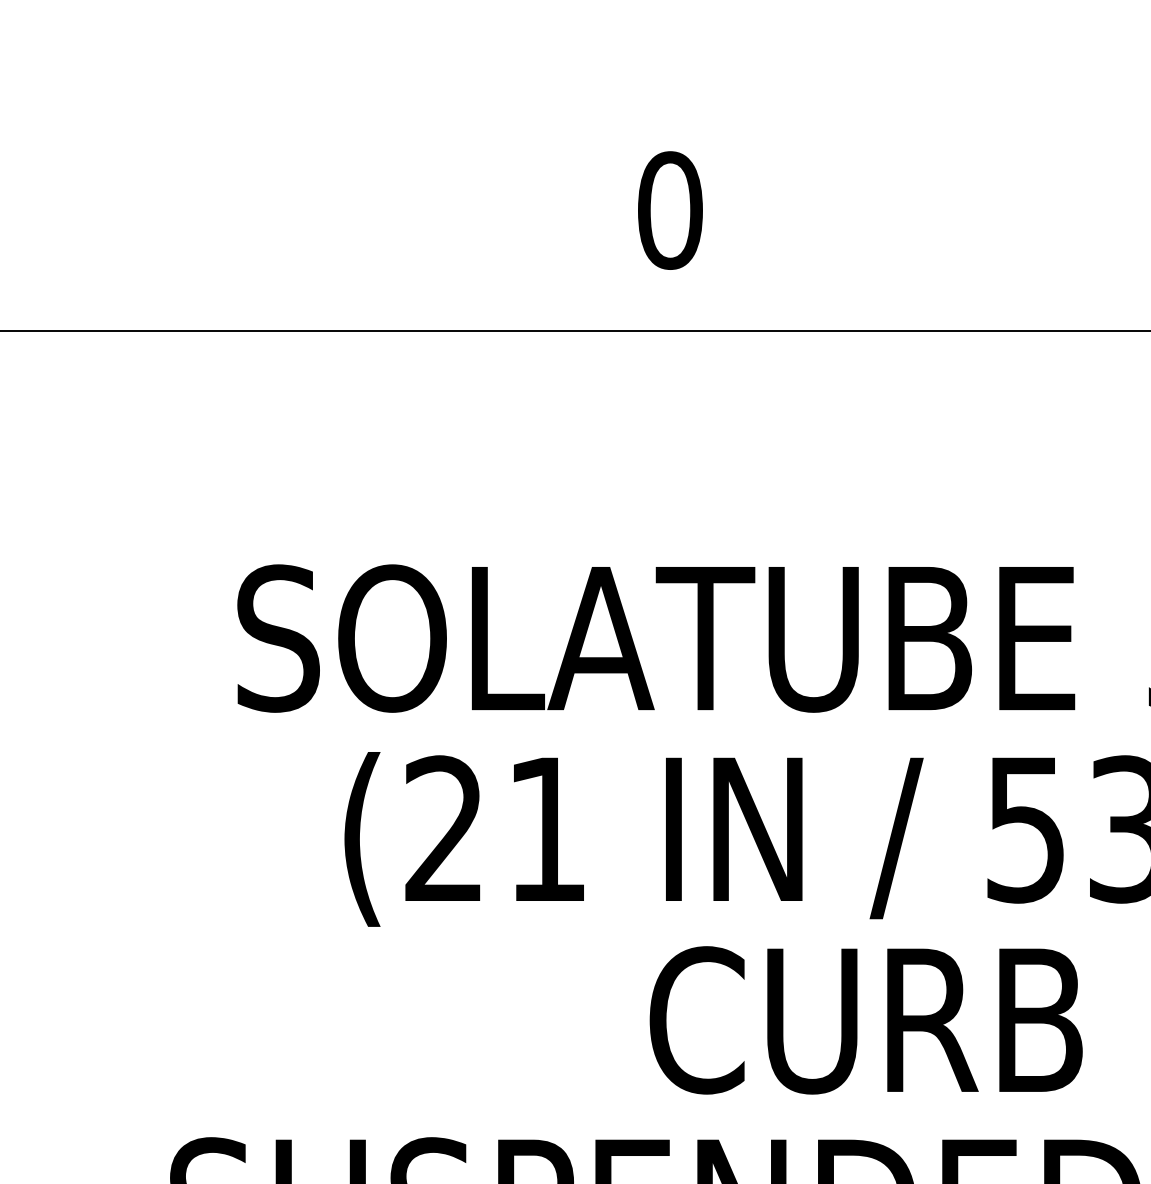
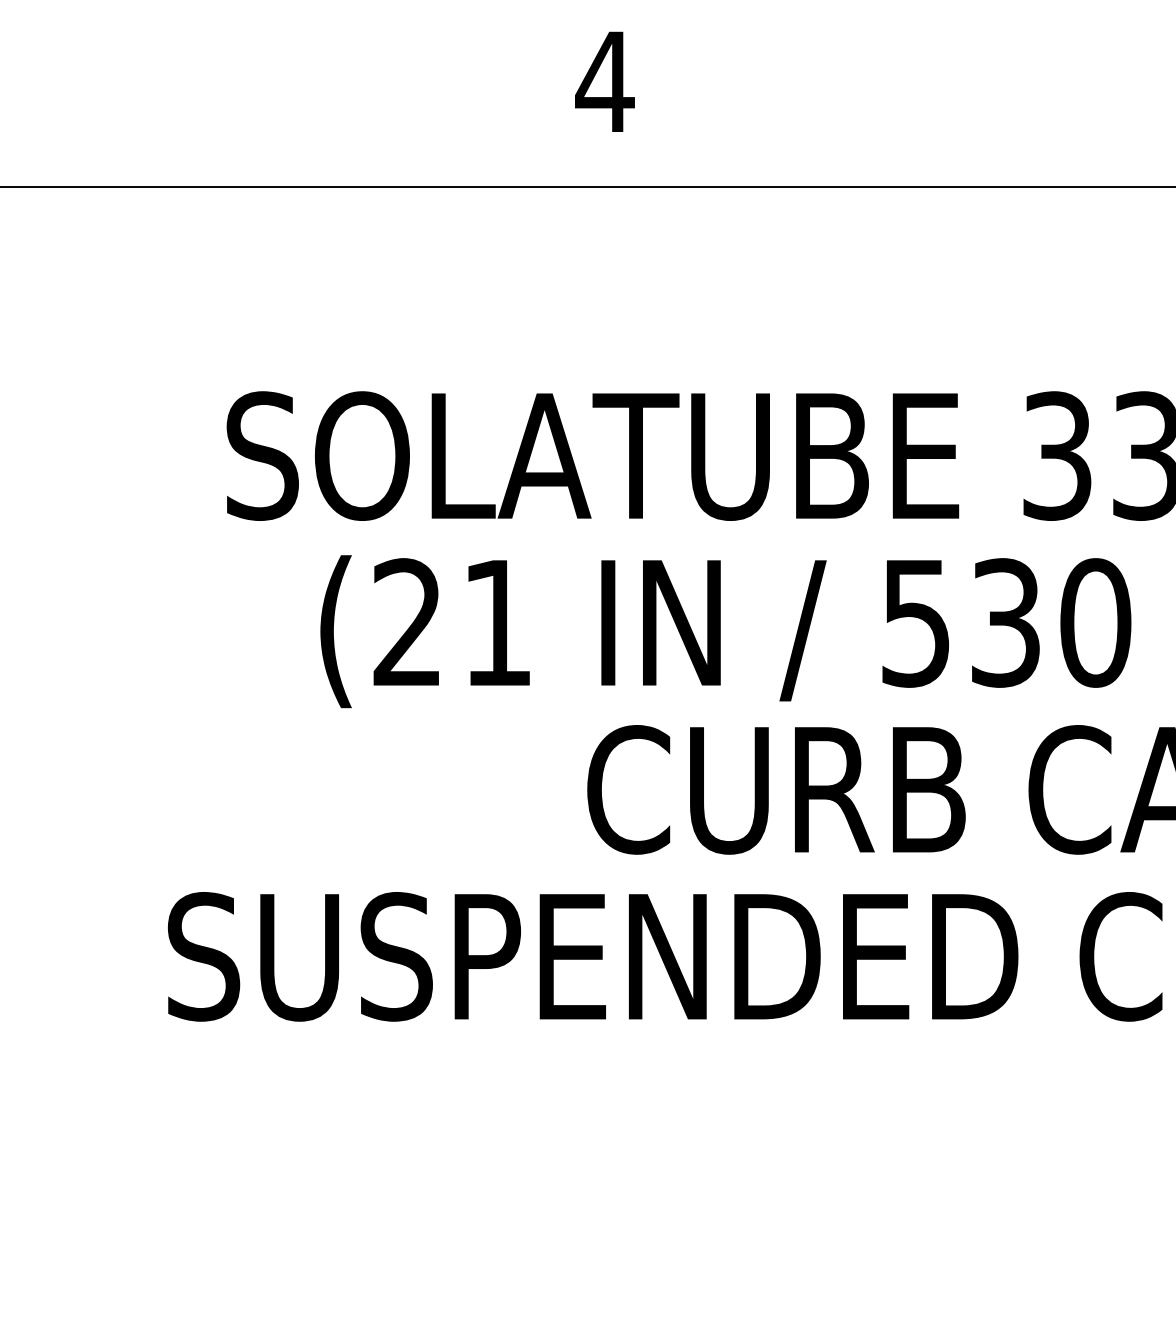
text: (669, 210) -> (604, 81), 0 -> 4

